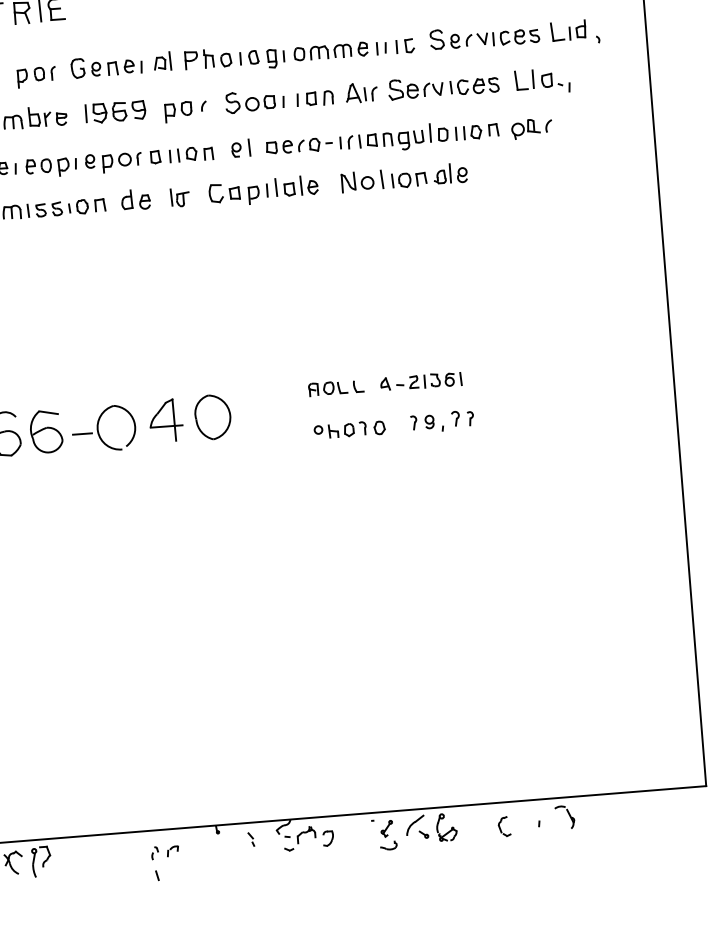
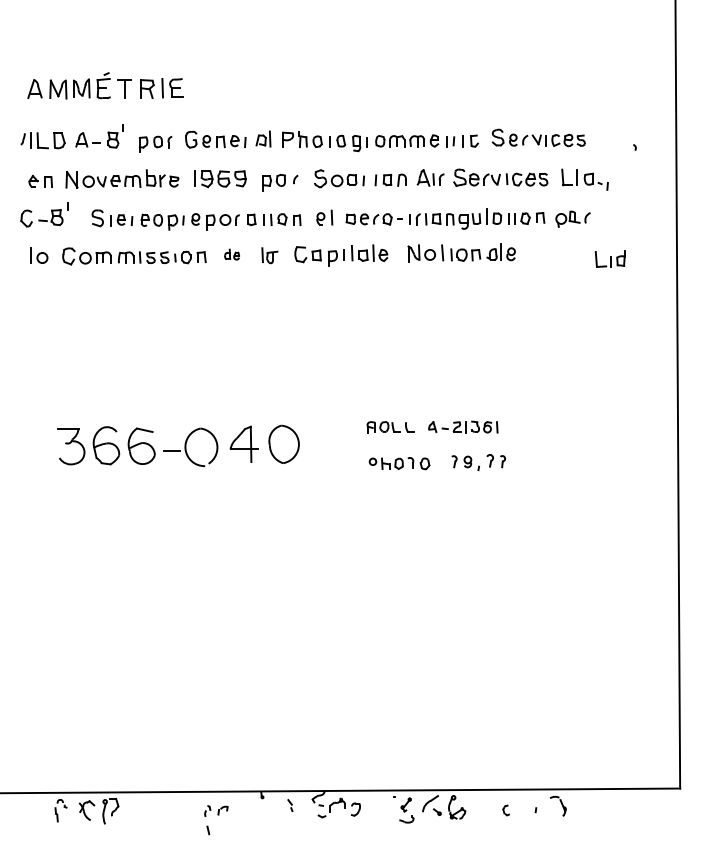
part: (567, 29) -> (609, 258), moved
part: (135, 199) -> (231, 254), size x0.6
part: (503, 826) -> (505, 810), size x0.6

